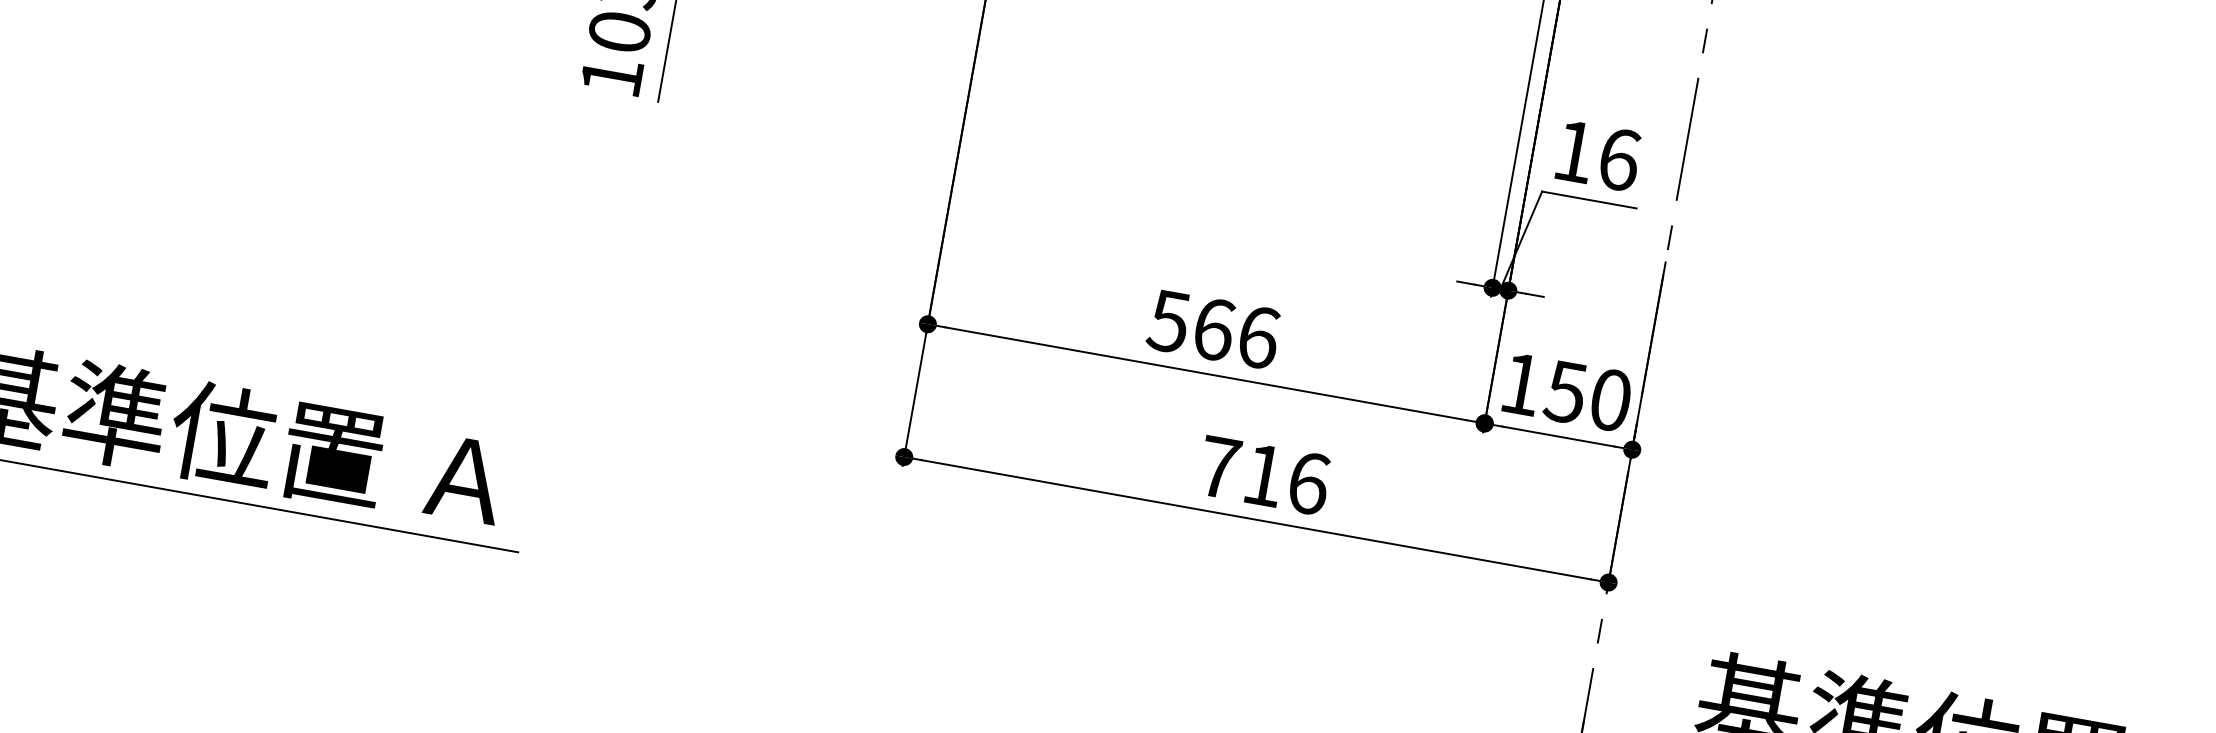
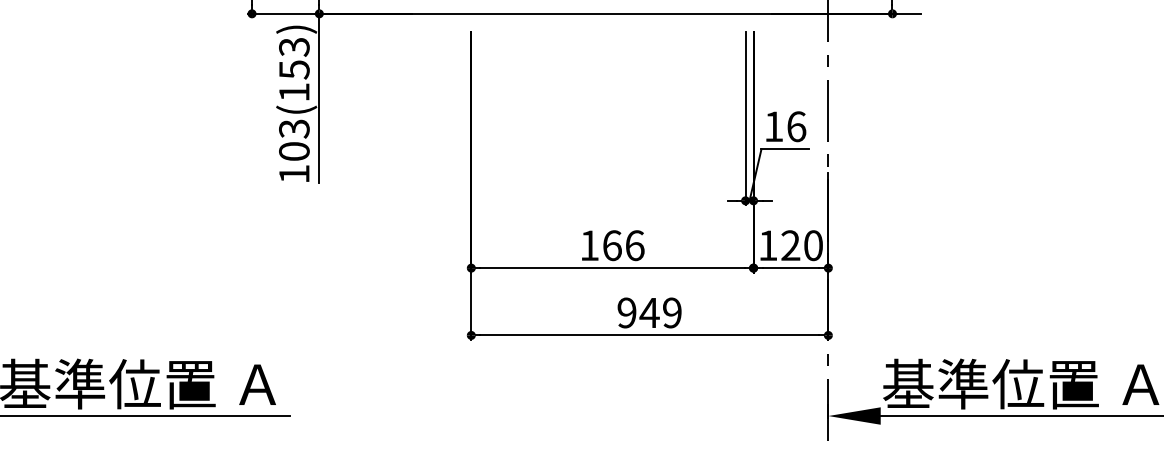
text: (1167, 320) -> (588, 245), 566 -> 166
text: (1565, 391) -> (790, 245), 150 -> 120
text: (1263, 474) -> (649, 312), 716 -> 949

